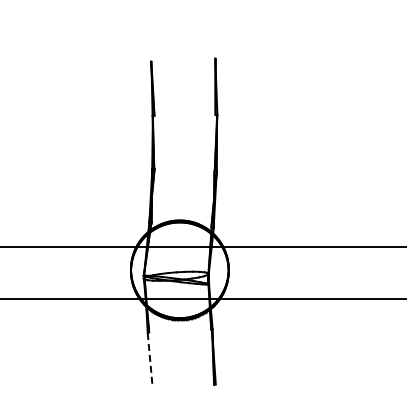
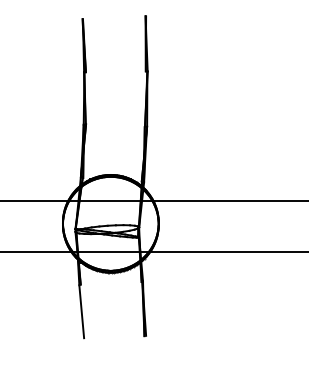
line: (150, 360) -> (82, 312), dashed -> solid

